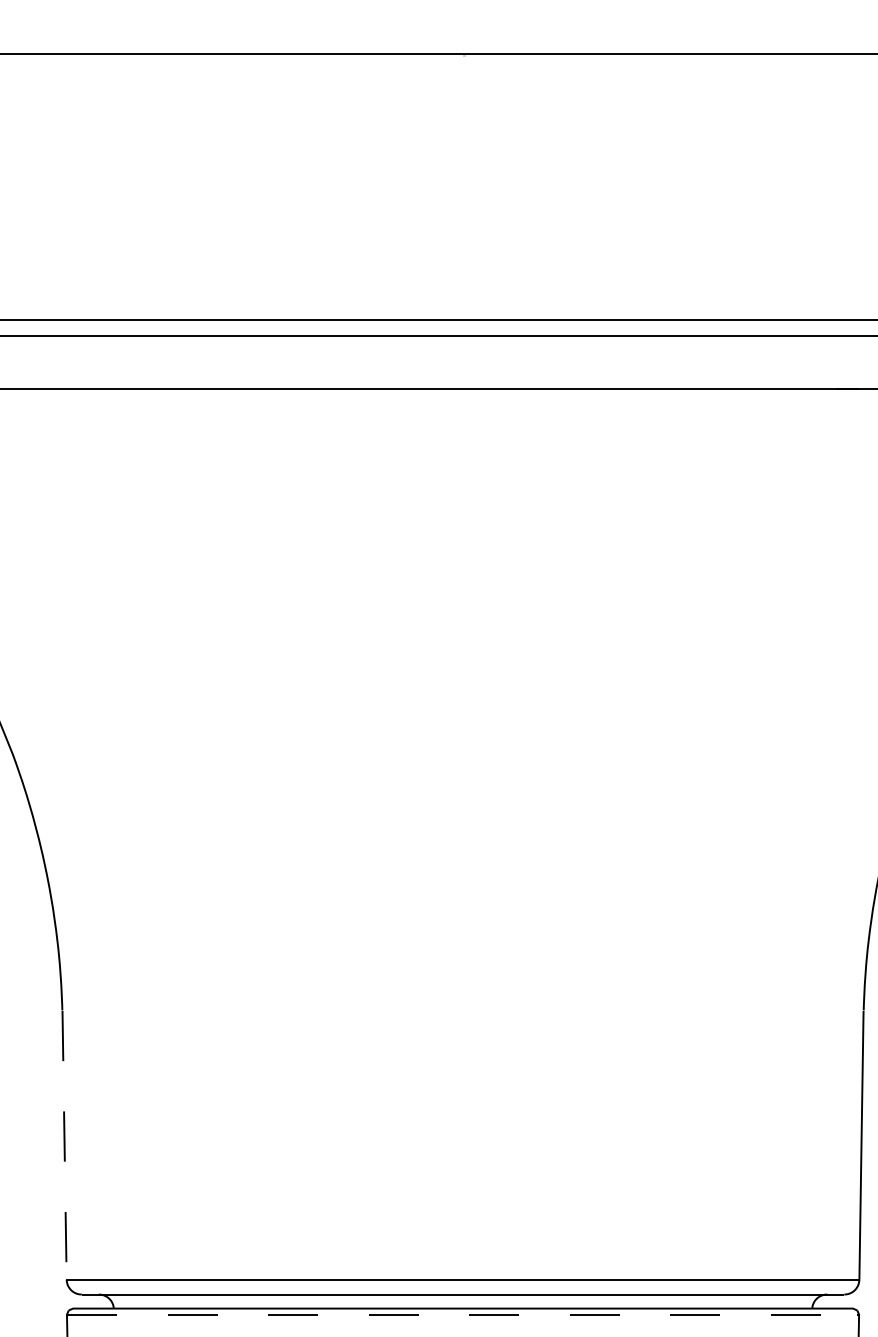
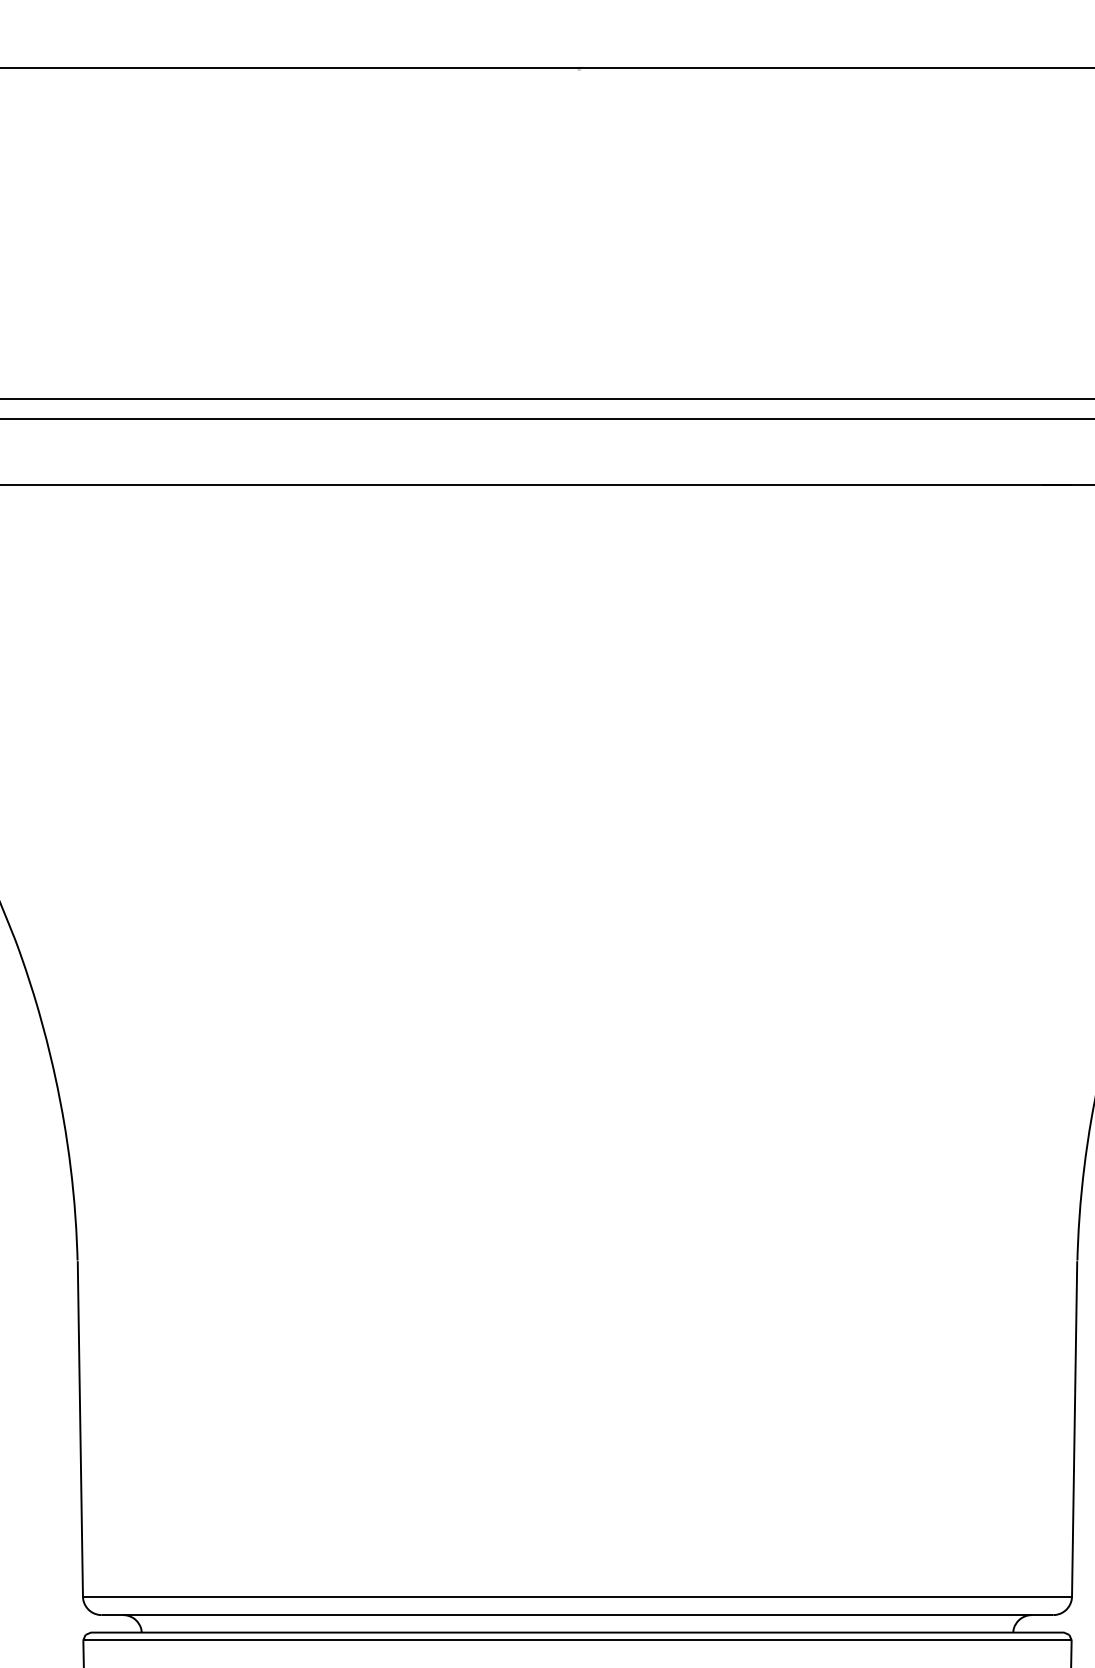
line: (64, 1144) -> (80, 1428), dashed -> solid
line: (463, 1314) -> (577, 1640), dashed -> solid

